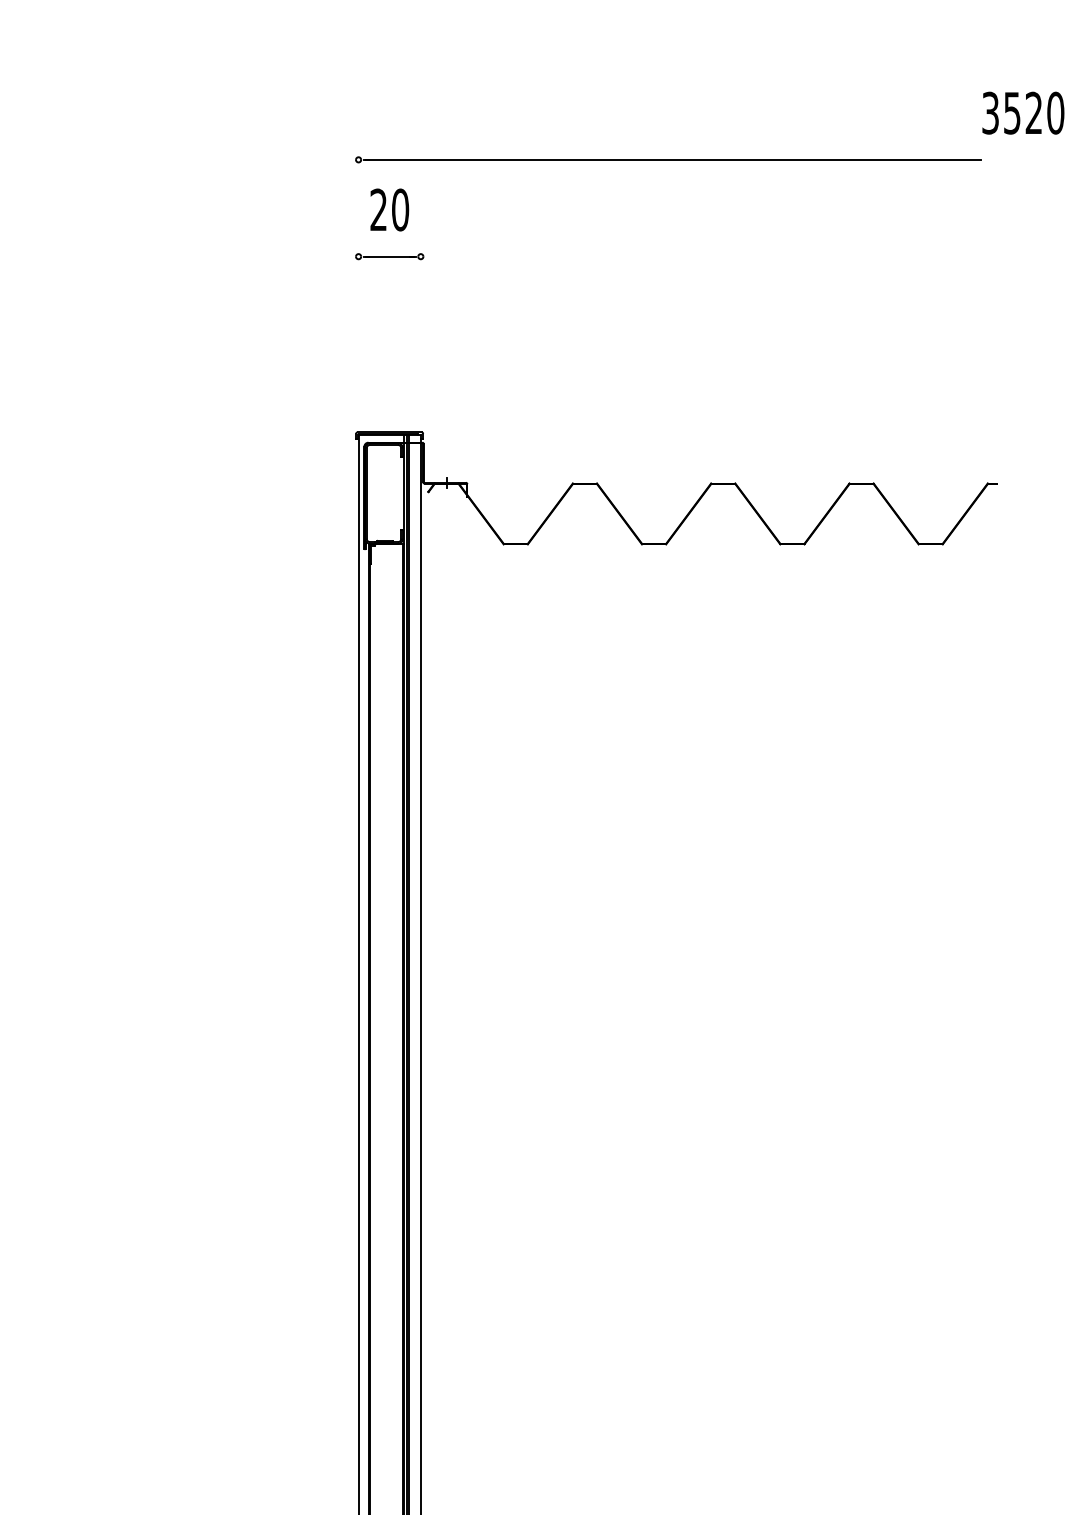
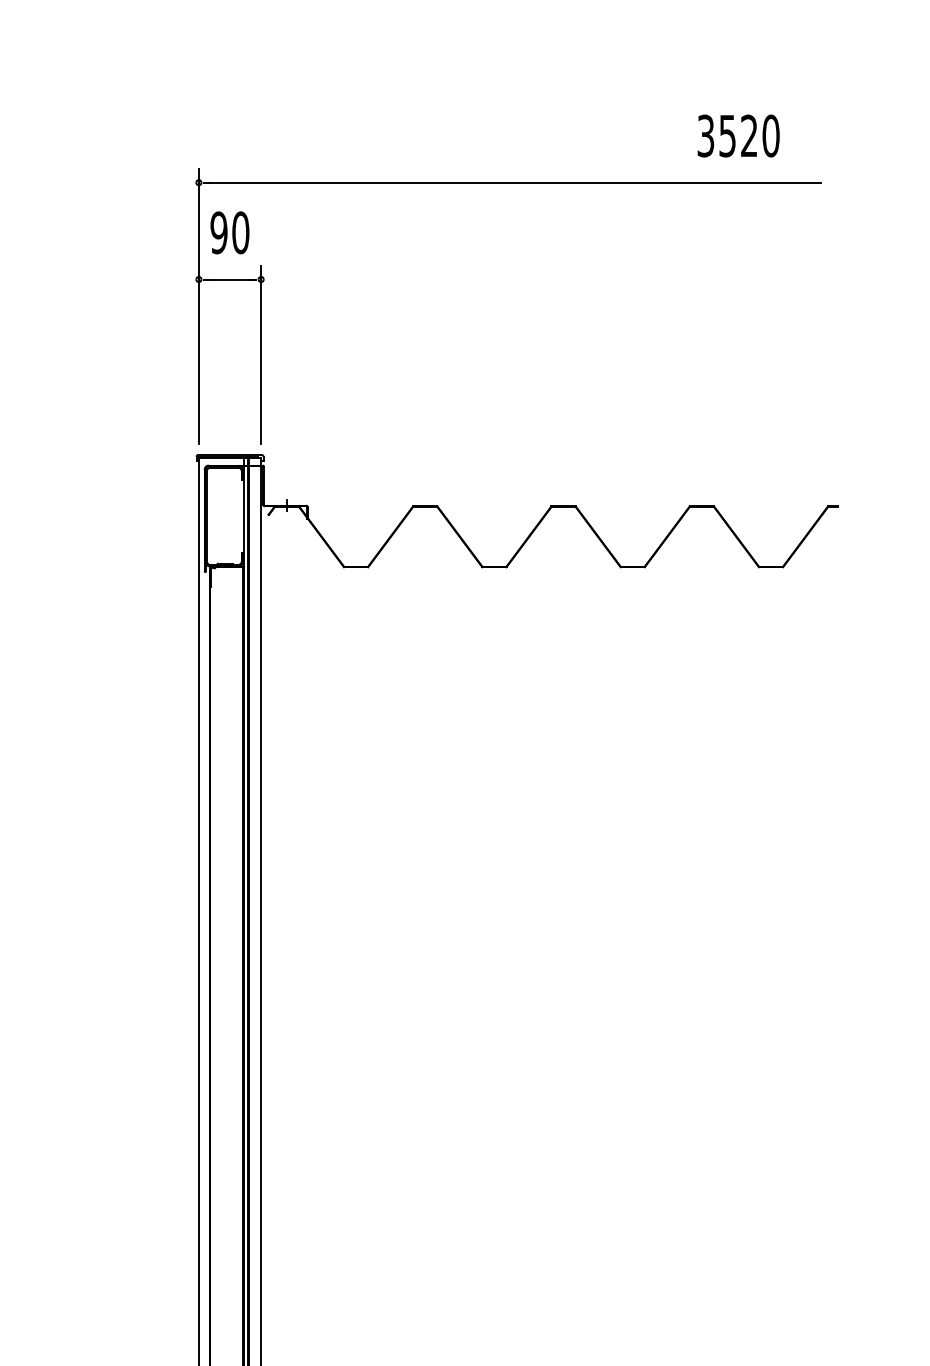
text: (1023, 112) -> (738, 135), moved
text: (378, 209) -> (218, 232), 20 -> 90
line: (358, 283) -> (198, 306), added
line: (420, 331) -> (260, 354), added

